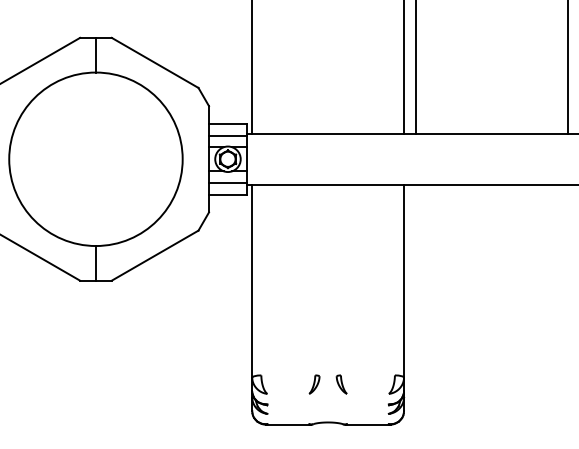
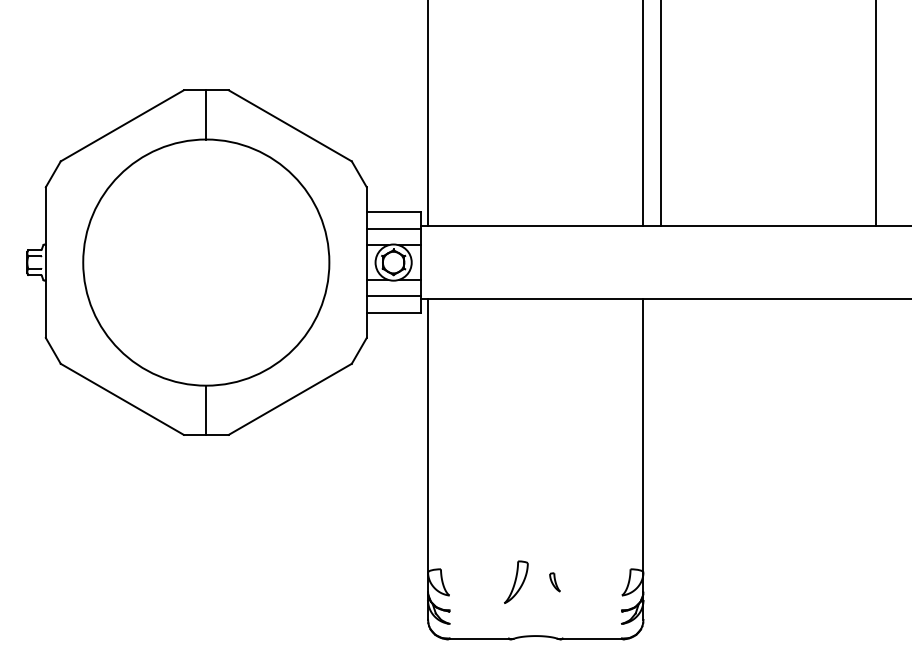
part: (314, 384) -> (516, 582), size x1.6
part: (341, 384) -> (554, 582), size x0.7

